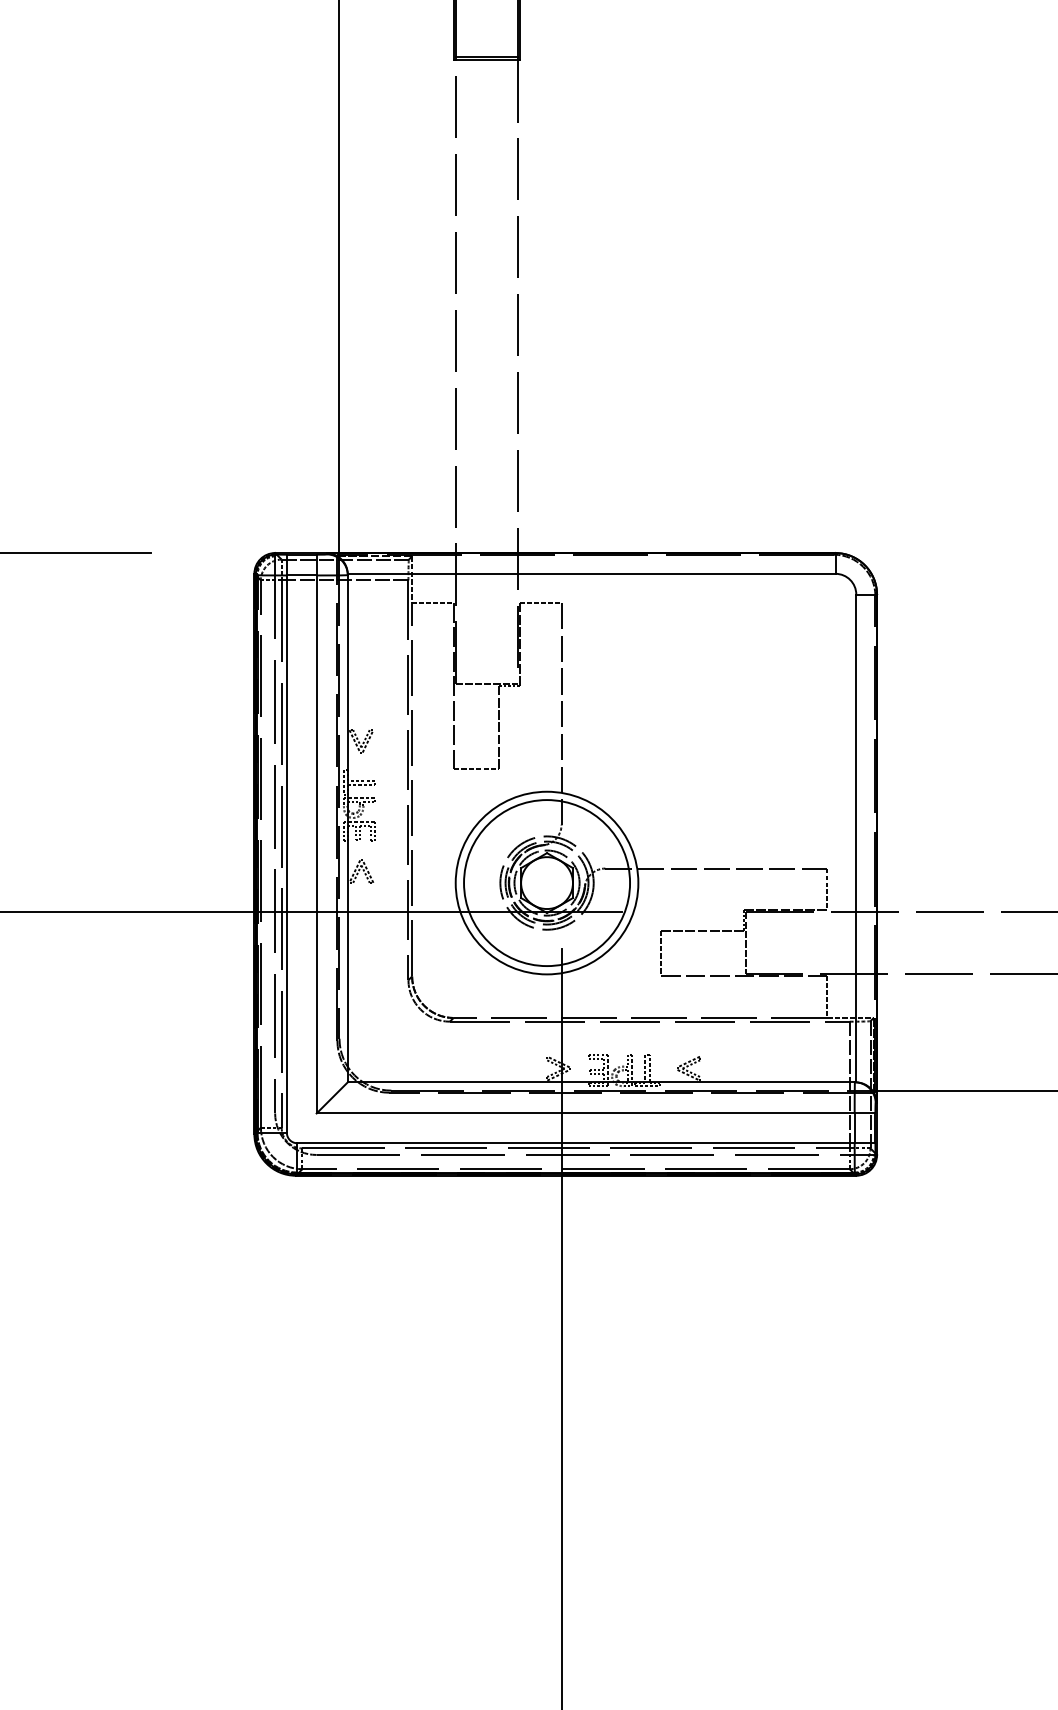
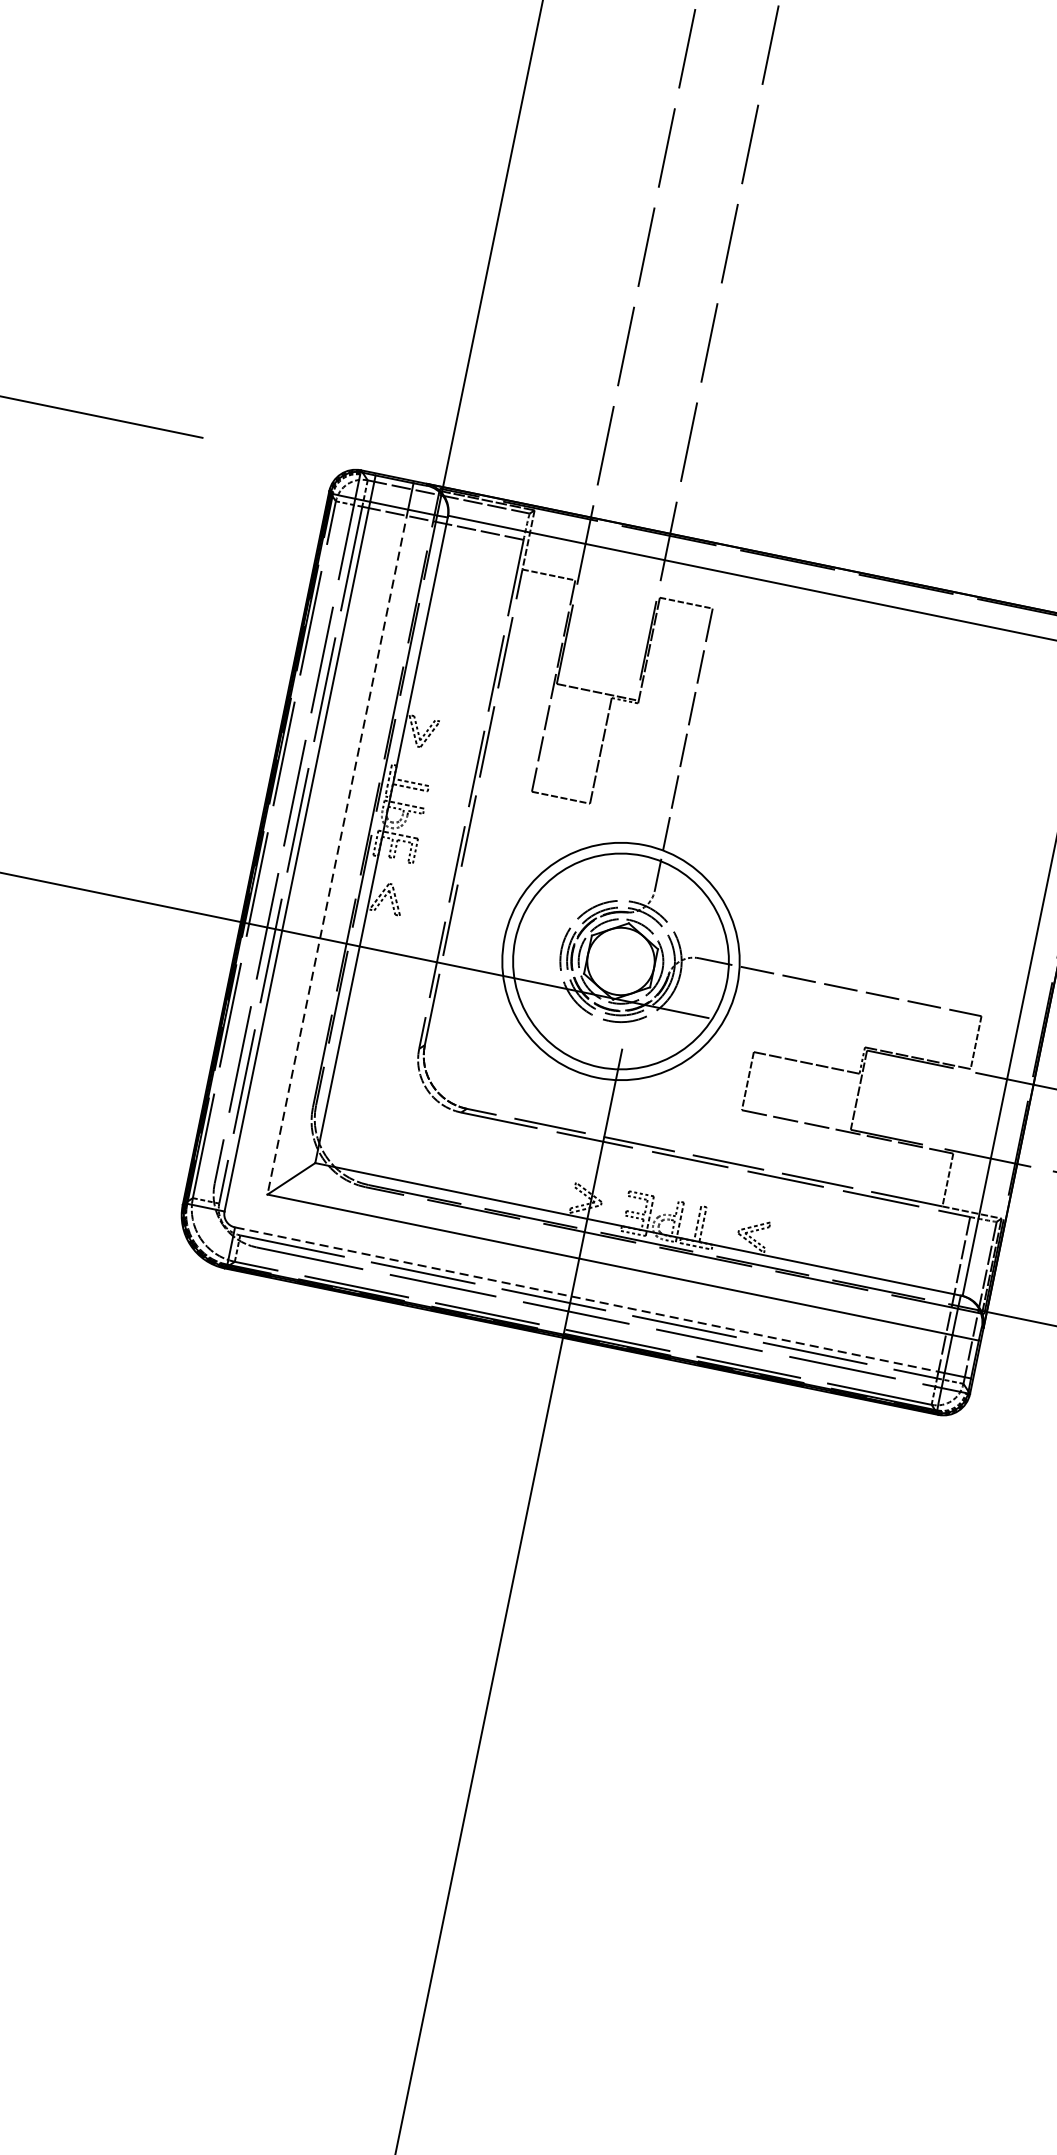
line: (316, 844) -> (337, 852), solid -> dashed
line: (575, 1143) -> (589, 1300), solid -> dashed

